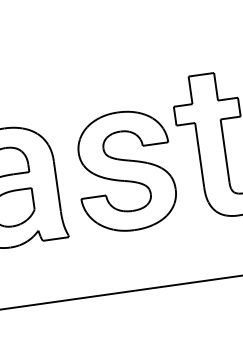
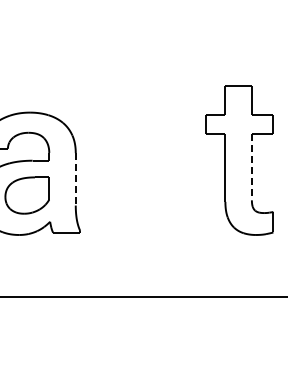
line: (224, 151) -> (251, 167), solid -> dashed
part: (124, 171) -> (146, 173), removed
line: (57, 186) -> (75, 179), solid -> dashed

